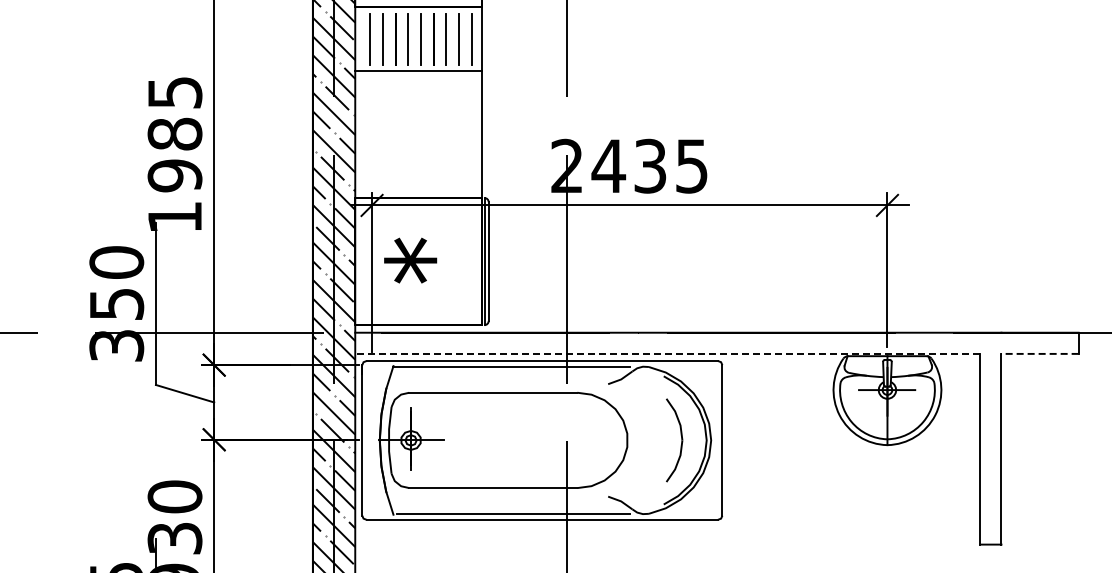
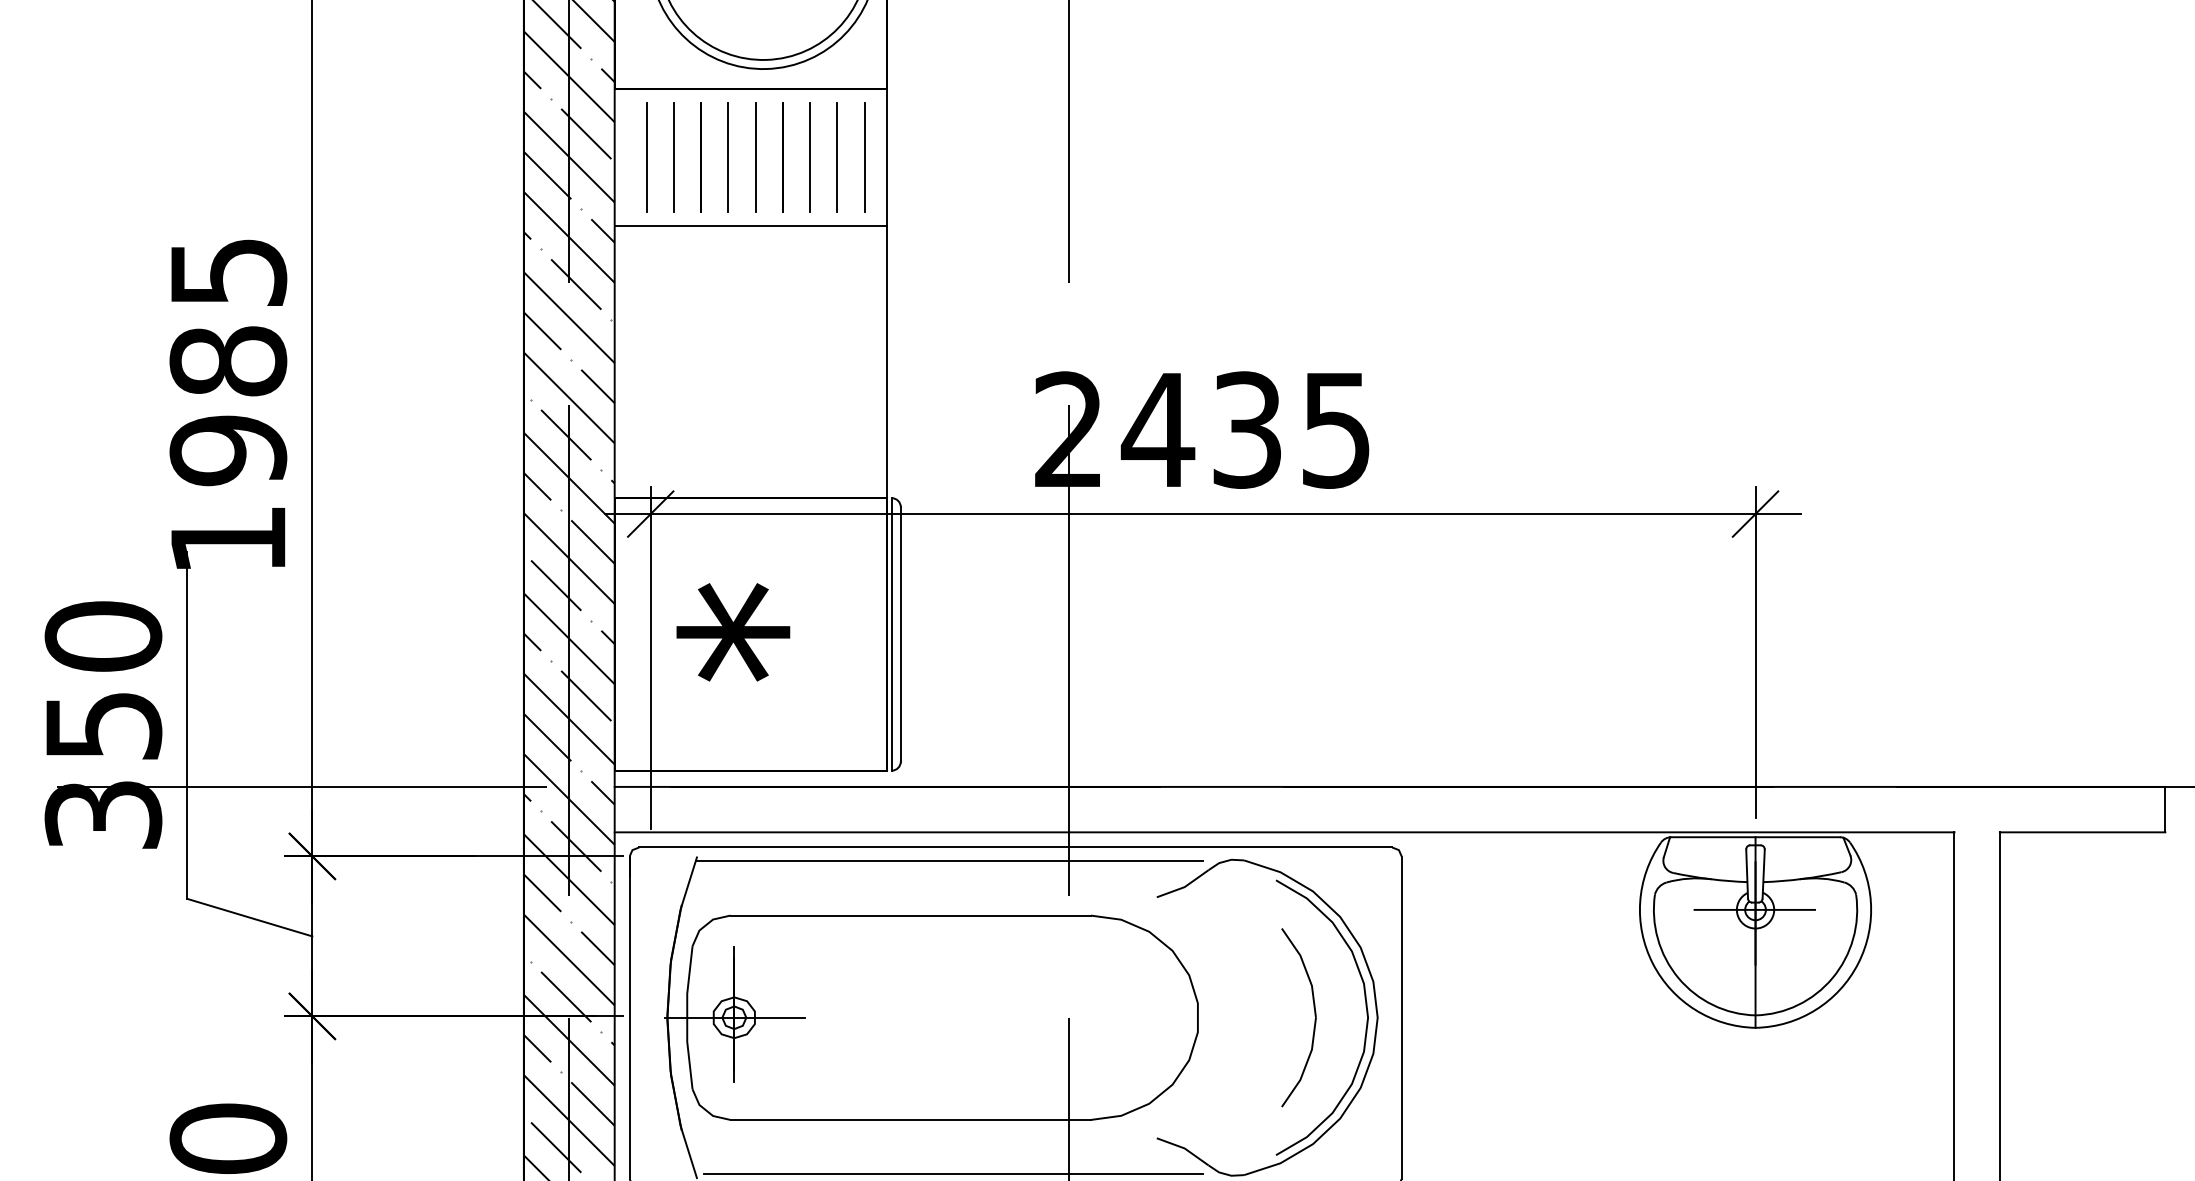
line: (667, 353) -> (1284, 831), dashed -> solid
line: (1040, 353) -> (2083, 831), dashed -> solid

